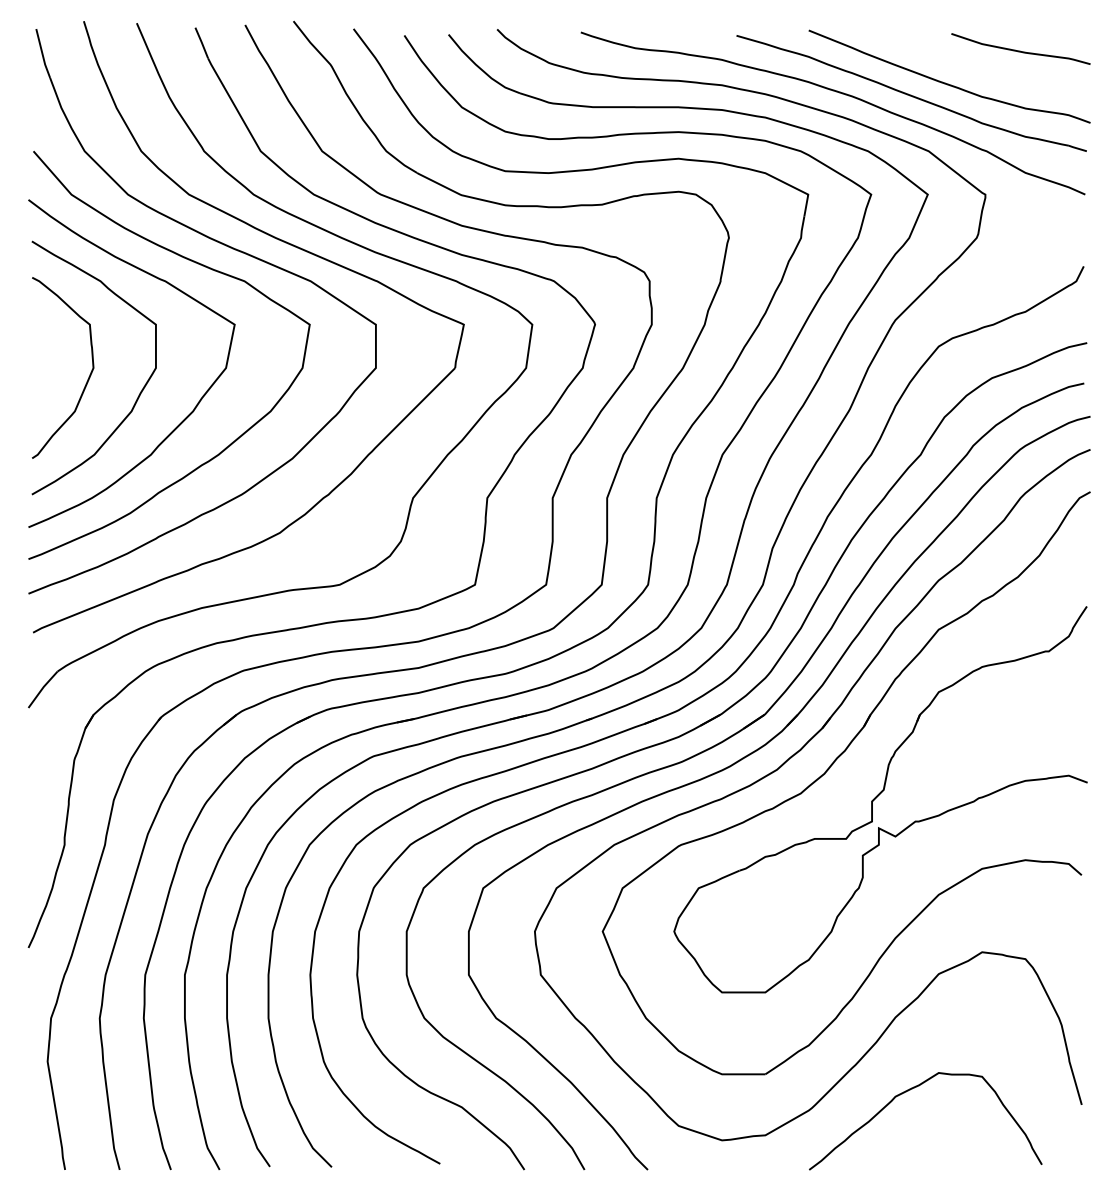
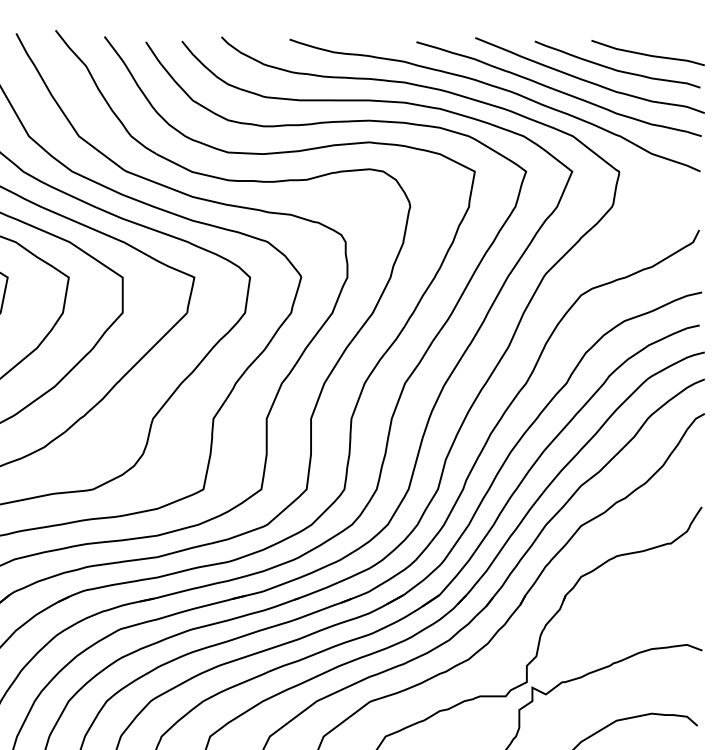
curve: (980, 68) -> (615, 68), added

